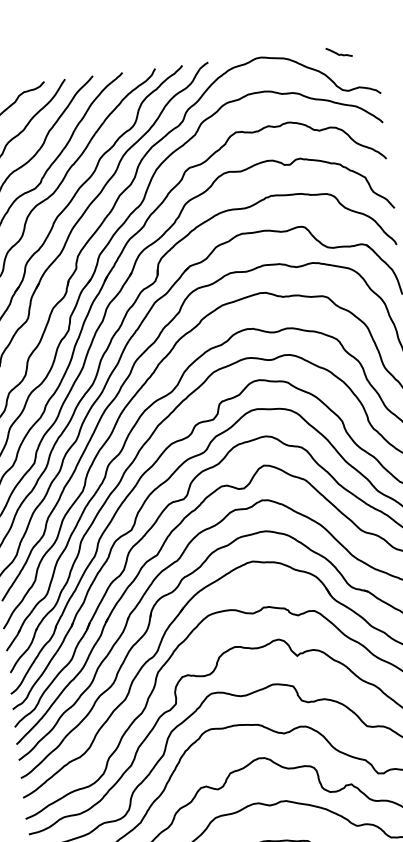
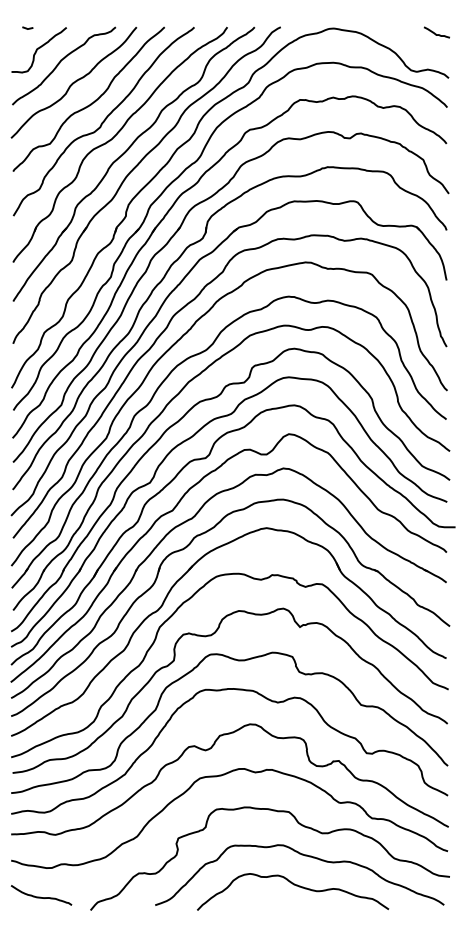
curve: (338, 53) -> (436, 33), moved

